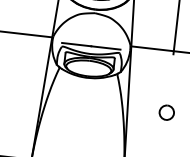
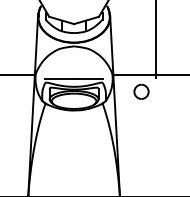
part: (166, 112) -> (141, 91), moved

